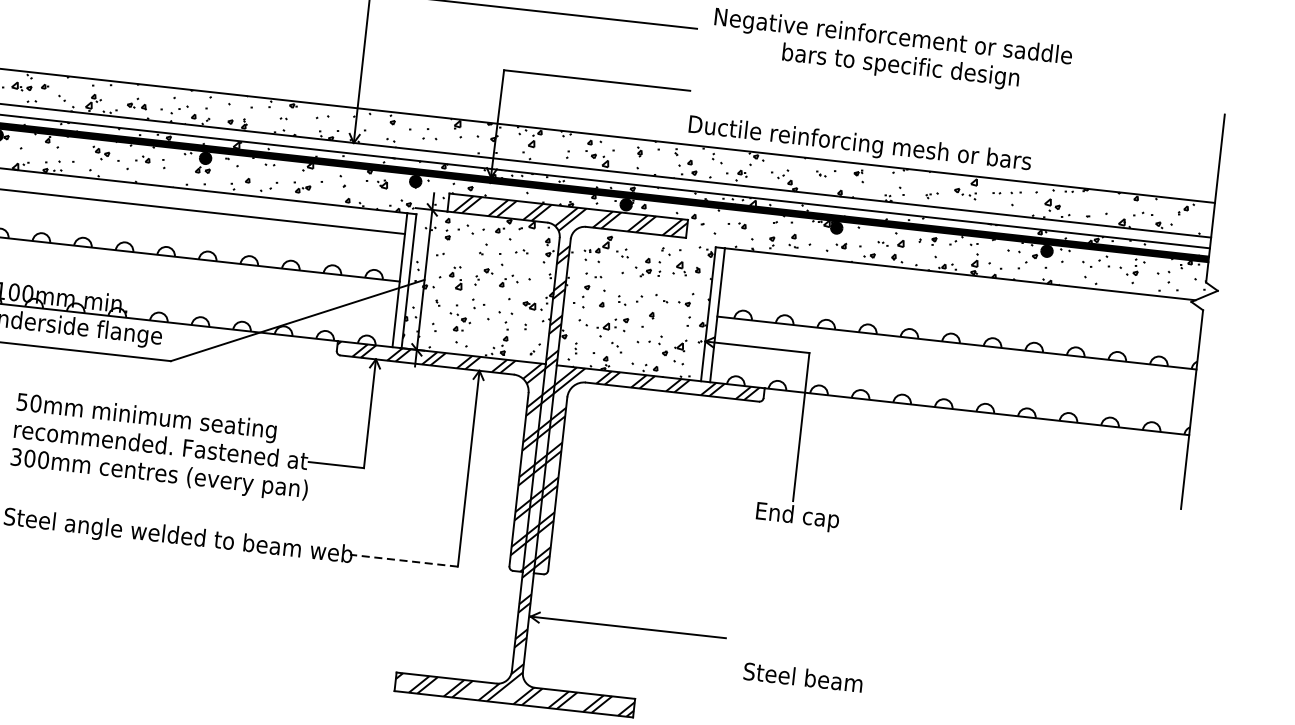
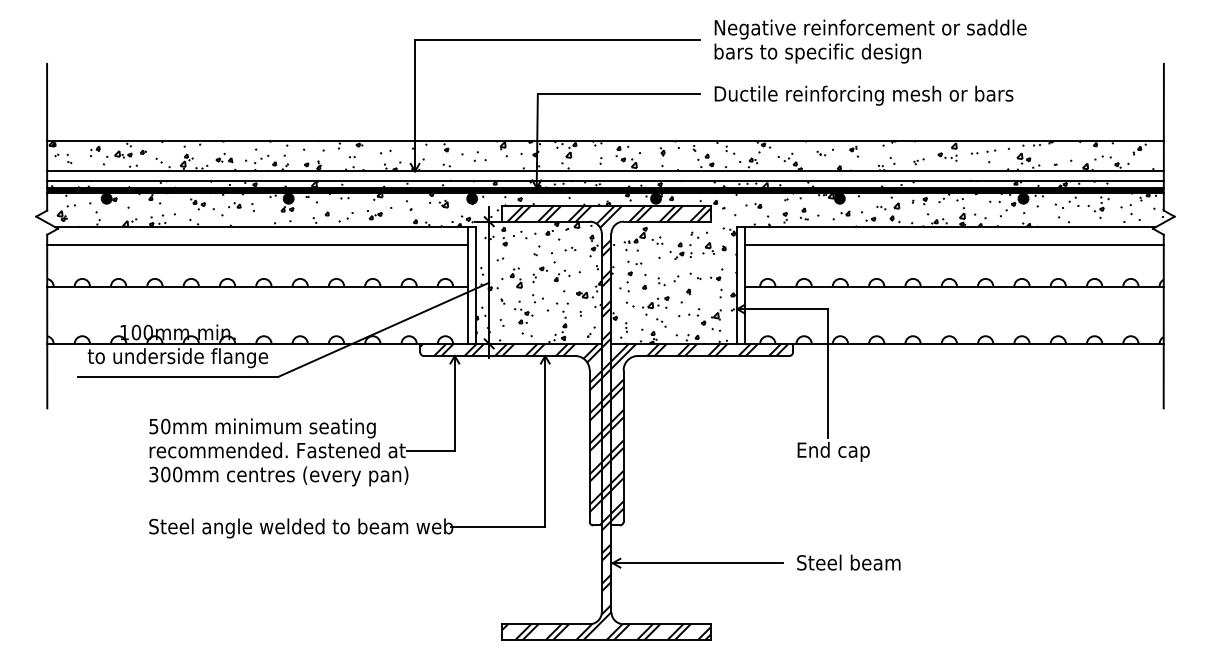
text: (900, 66) -> (817, 53), moved
text: (859, 144) -> (863, 95), moved
line: (962, 296) -> (954, 245), added
line: (403, 561) -> (497, 527), dashed -> solid
text: (802, 677) -> (848, 562), moved

